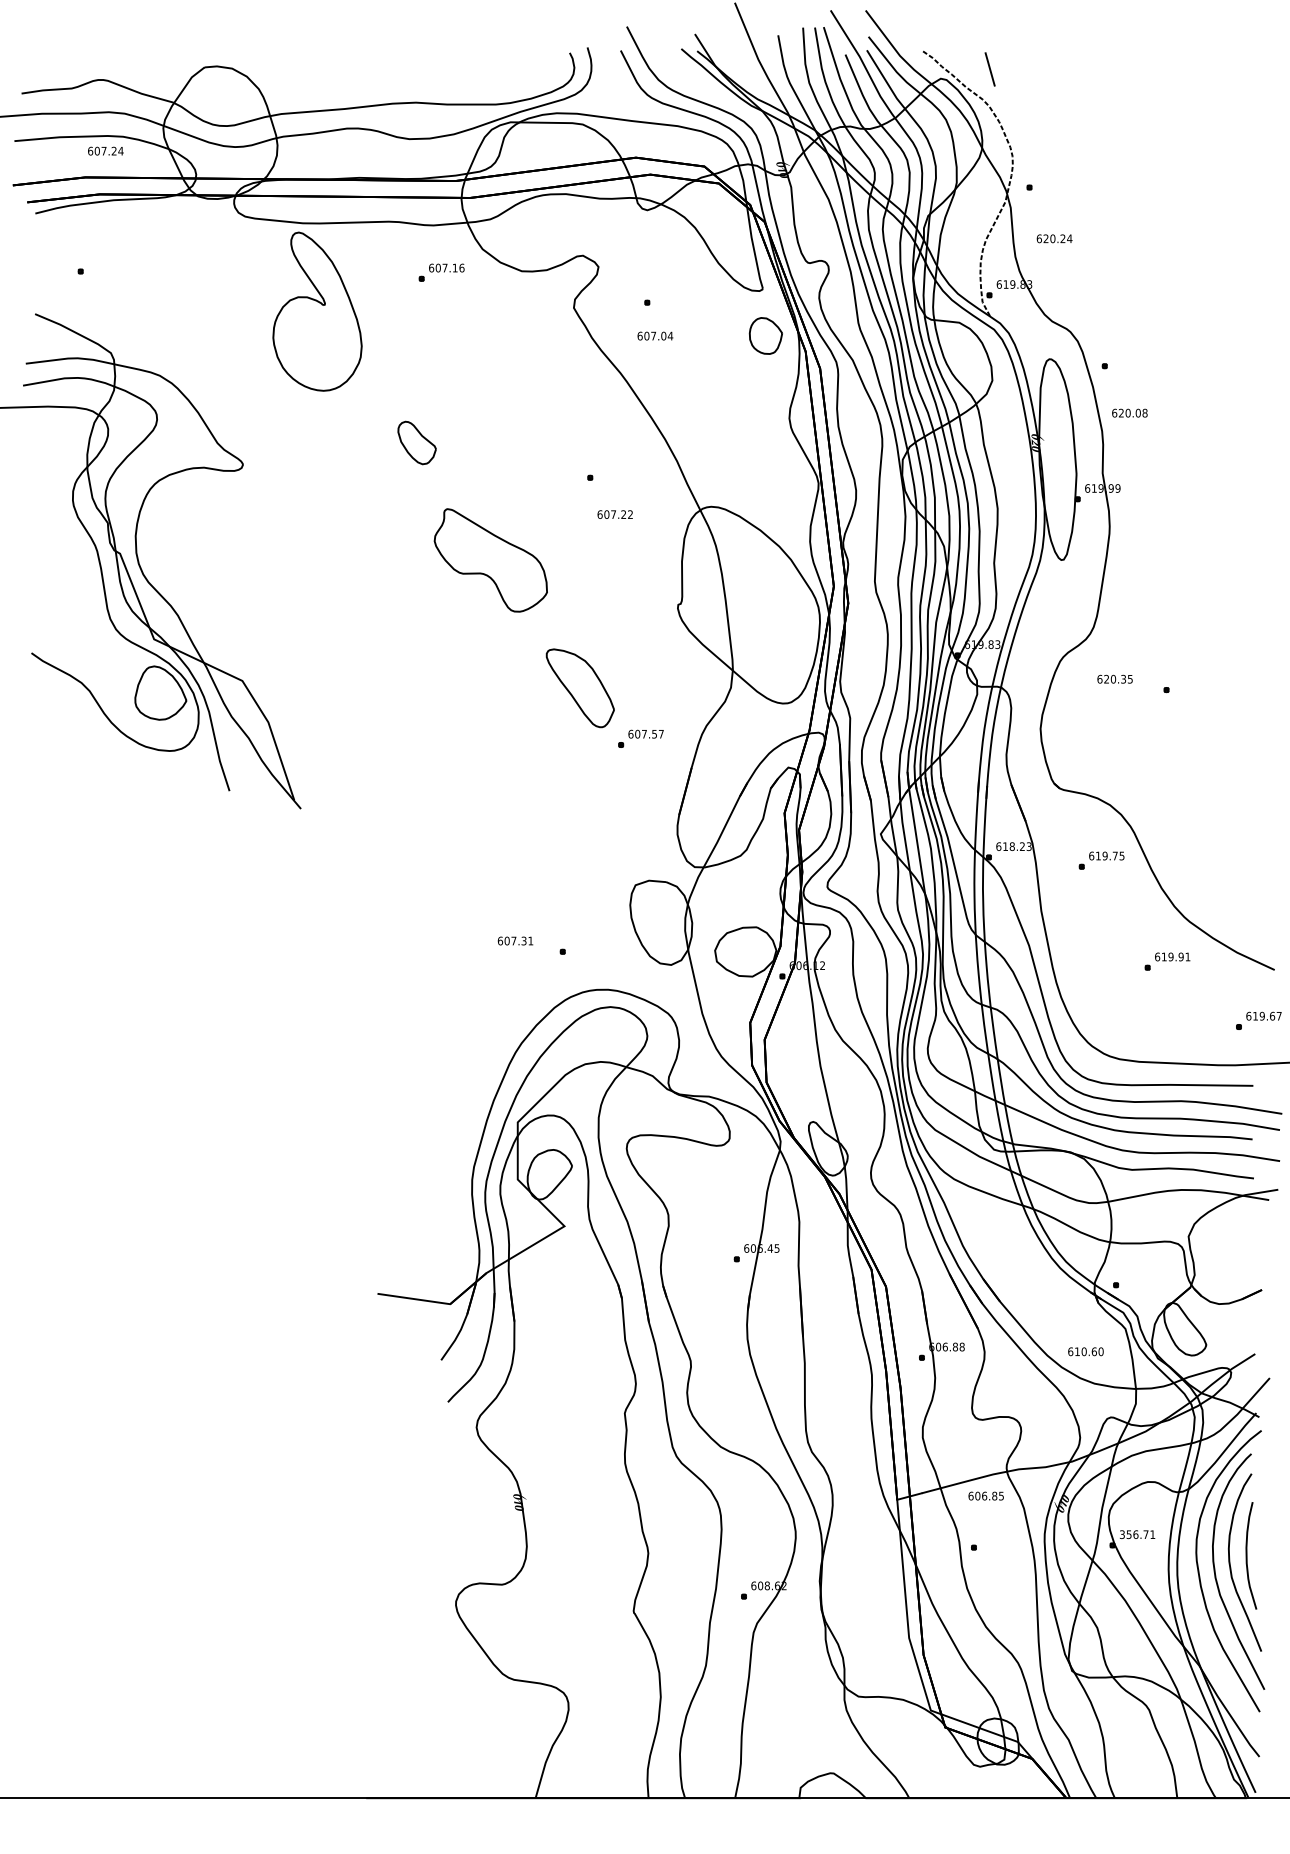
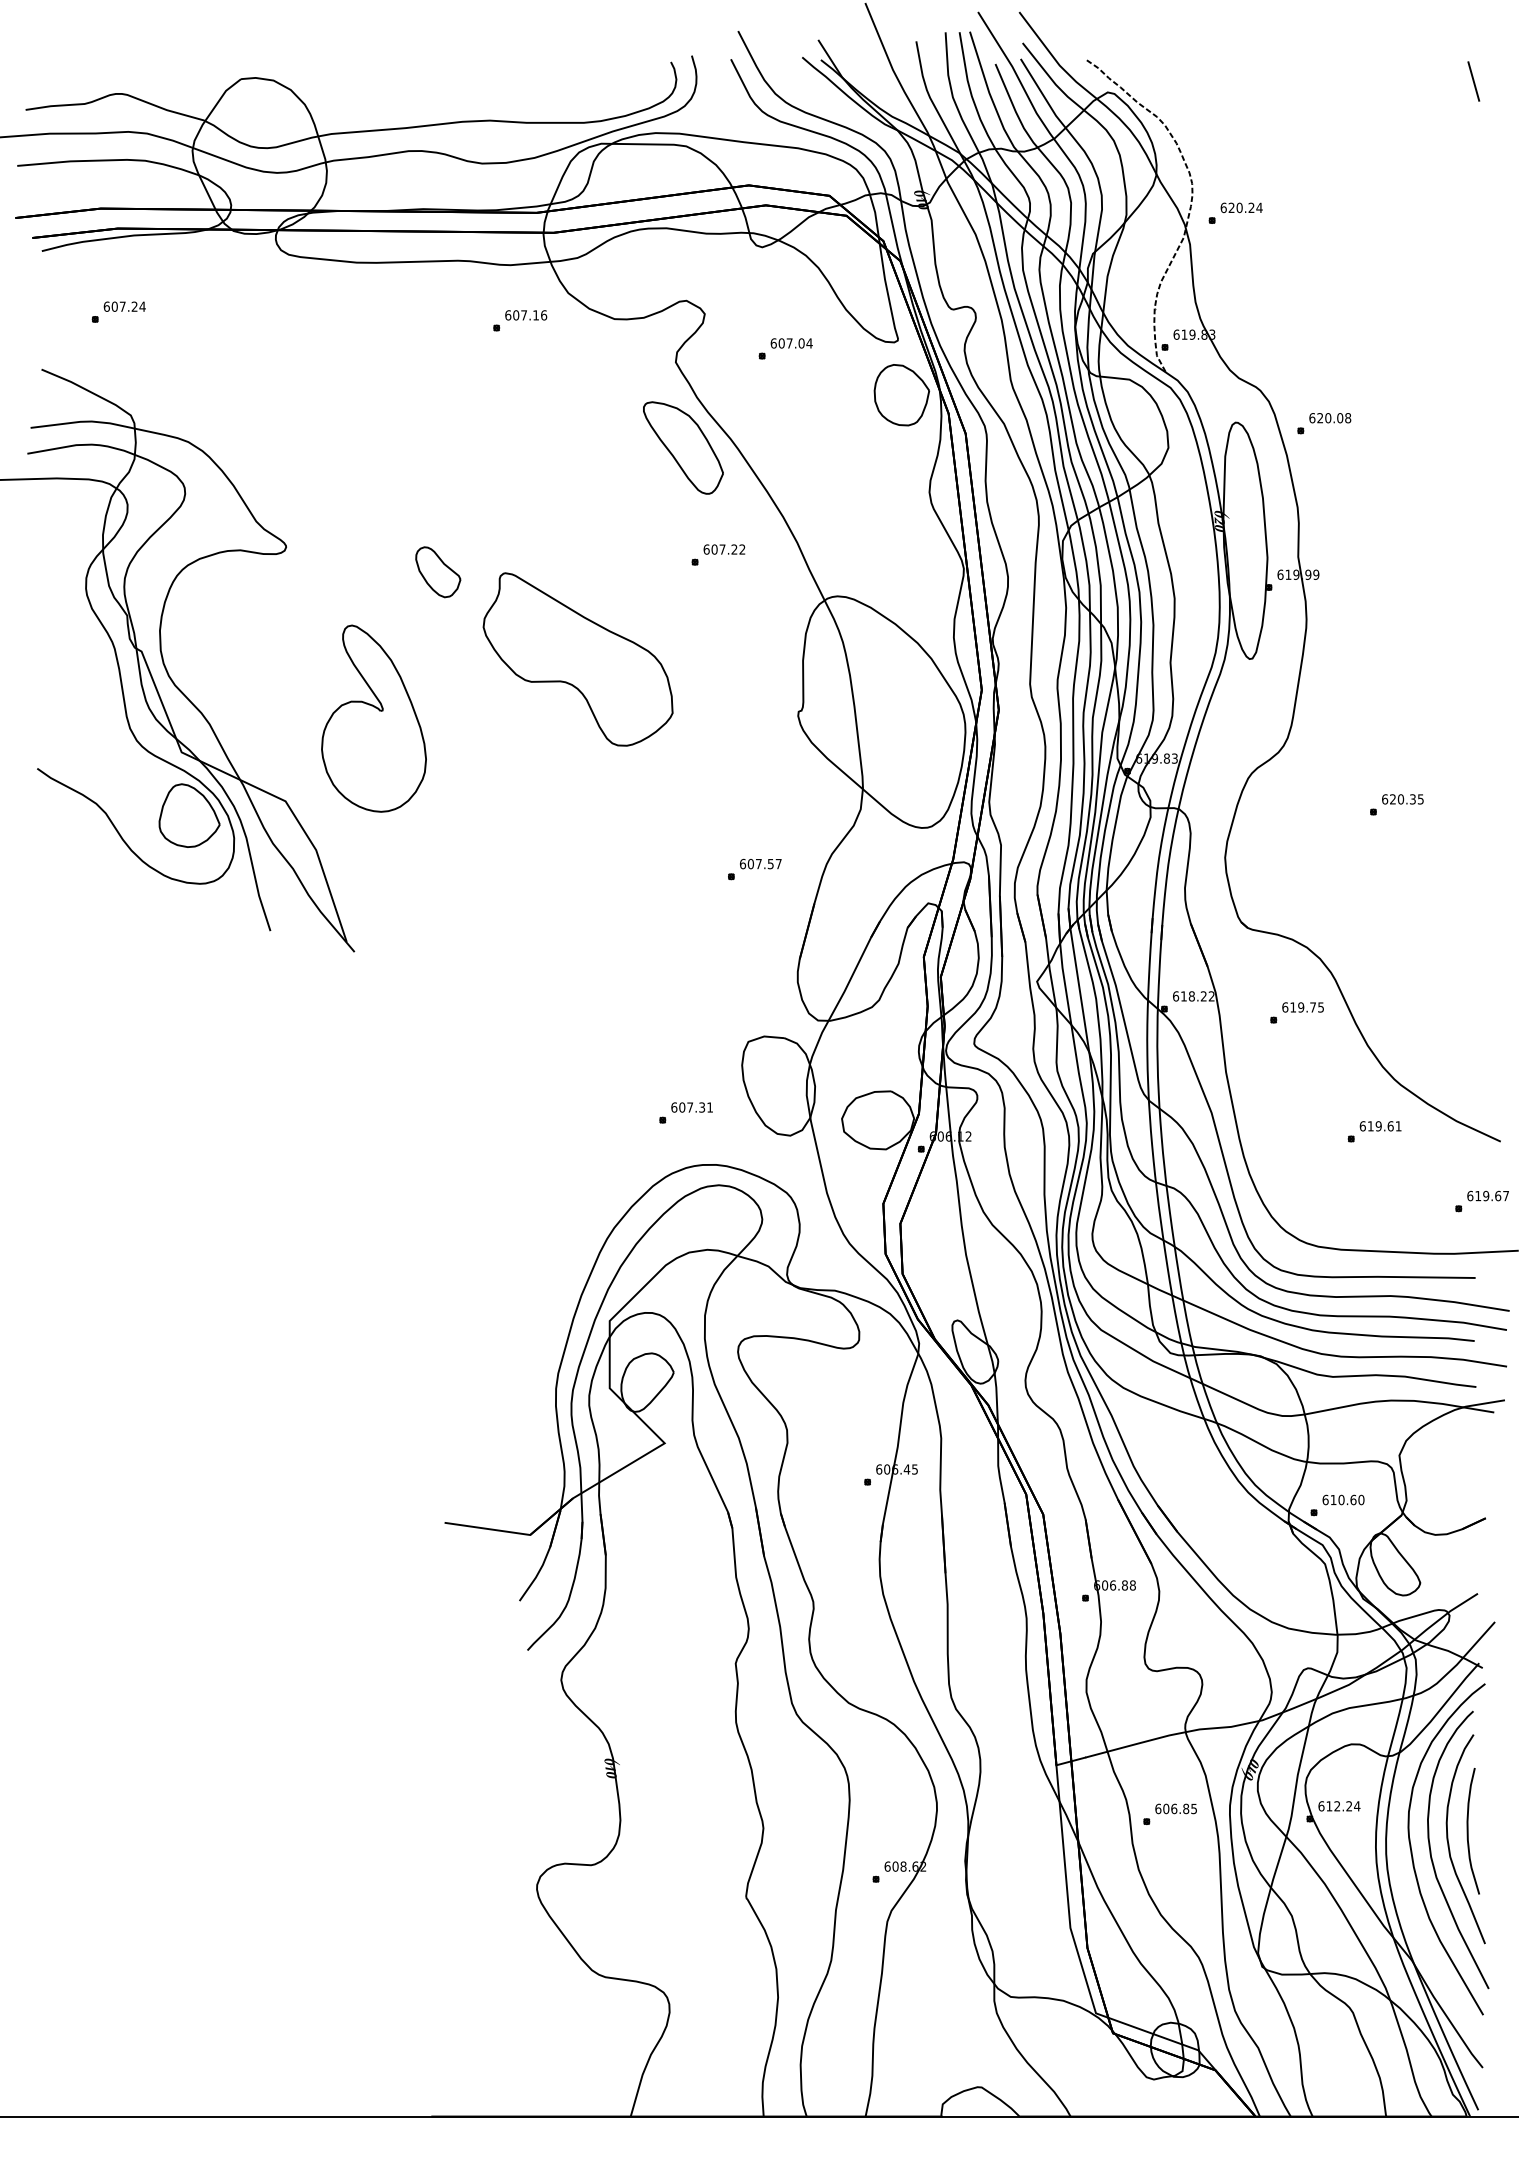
line: (989, 69) -> (1473, 81), moved
text: (105, 150) -> (124, 306), moved
text: (1054, 238) -> (1241, 207), moved
part: (317, 311) -> (373, 718), moved
text: (655, 336) -> (791, 343), moved
part: (765, 336) -> (901, 395), size x1.43
text: (1130, 413) -> (1330, 418), moved
part: (417, 443) -> (438, 572), moved
text: (615, 514) -> (724, 549), moved
part: (490, 560) -> (577, 659), size x1.43
text: (1114, 679) -> (1402, 799), moved
part: (580, 687) -> (683, 447), moved
text: (1028, 846) -> (1211, 996), 618.23 -> 618.22
text: (515, 941) -> (691, 1107), moved
text: (1181, 957) -> (1390, 1126), 619.91 -> 619.61
text: (1085, 1351) -> (1343, 1499), moved
text: (985, 1495) -> (1175, 1808), moved
text: (1137, 1534) -> (1339, 1806), 356.71 -> 612.24

